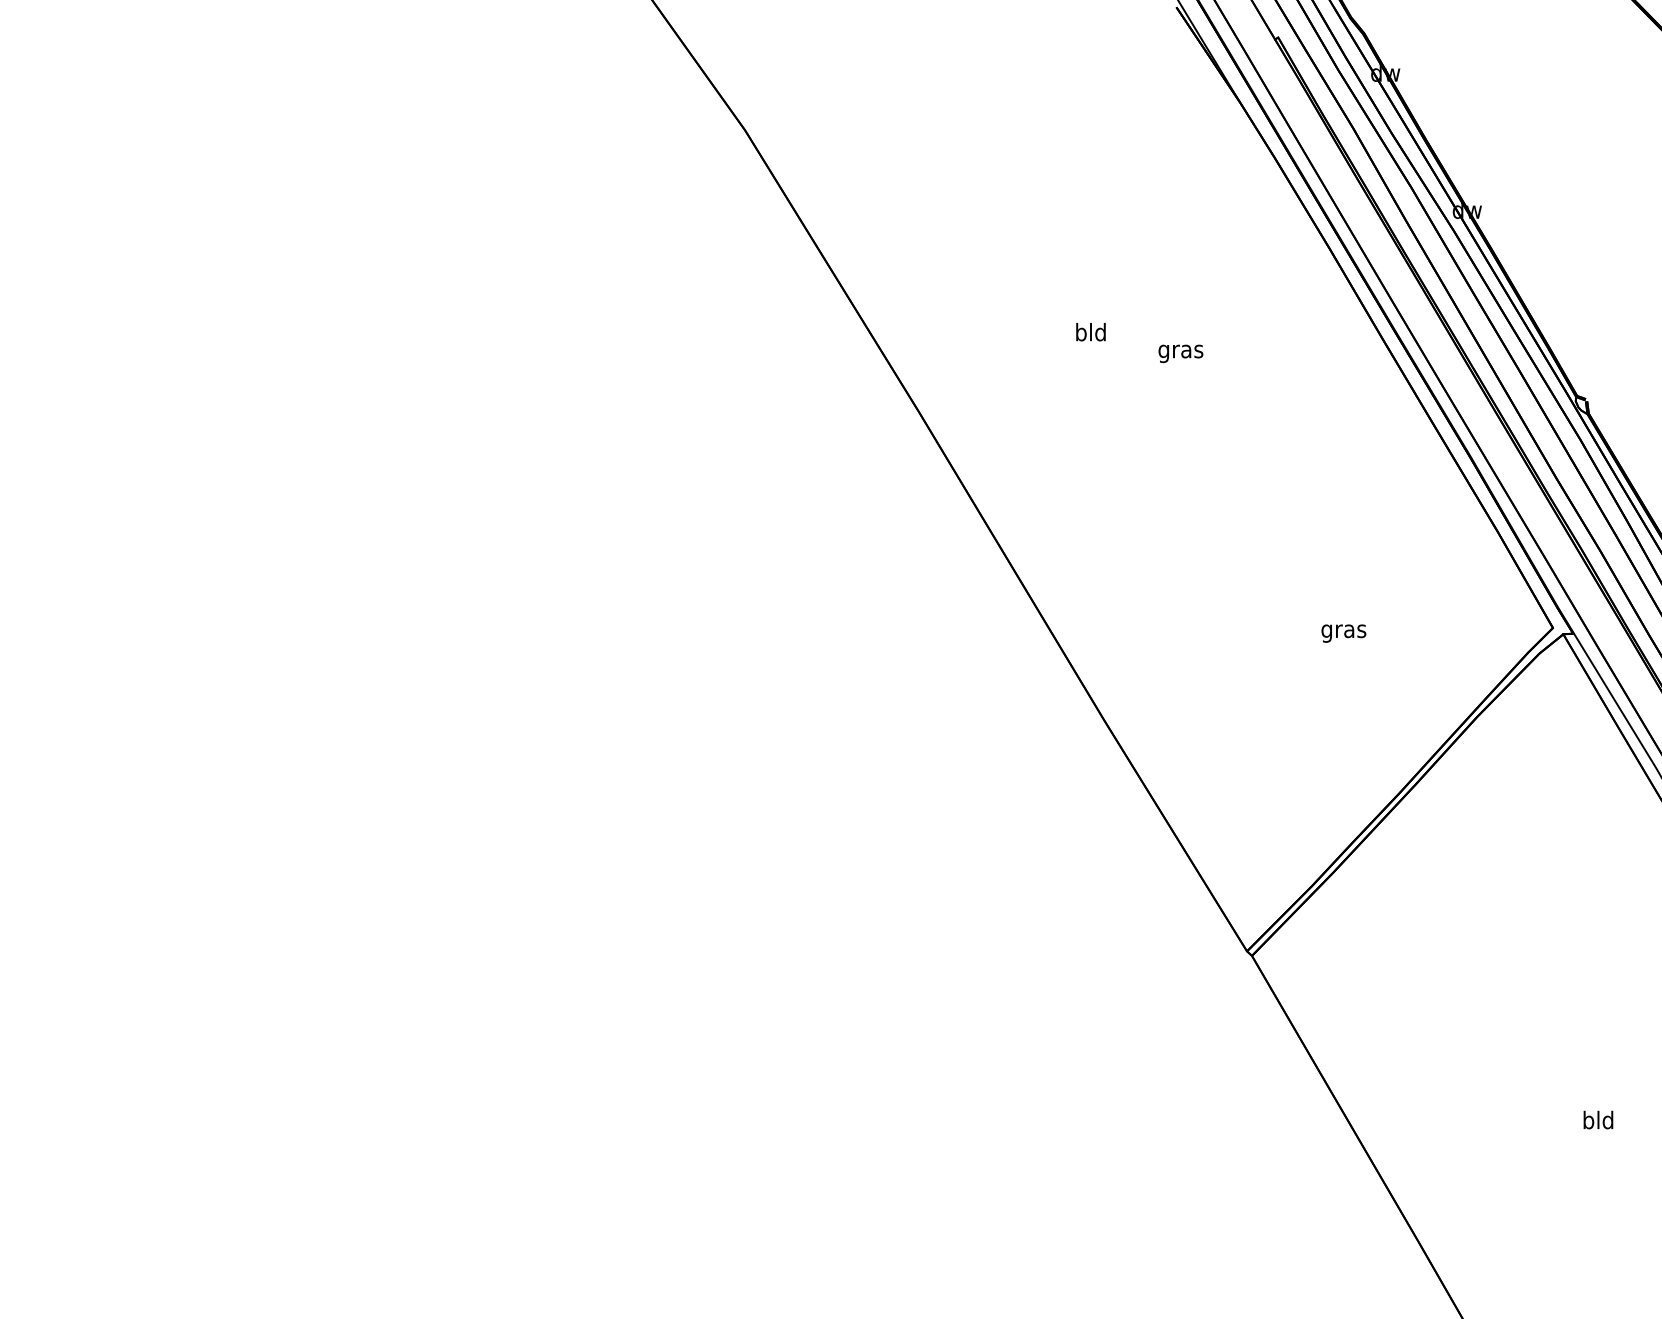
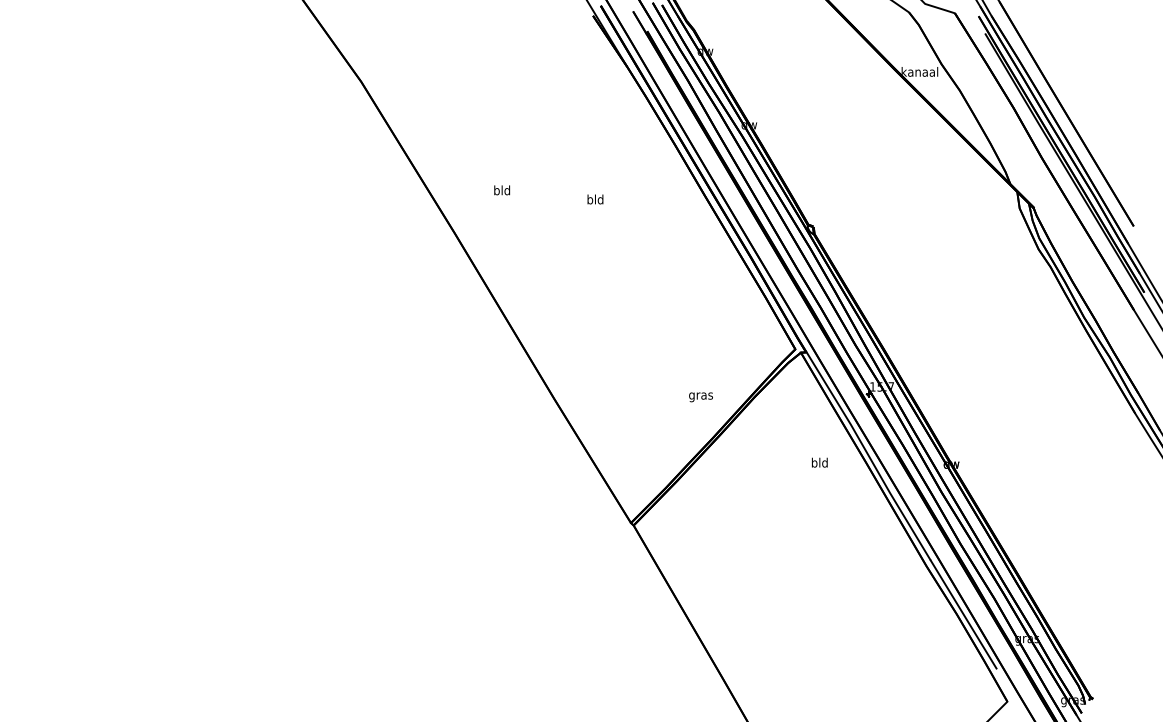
text: (1089, 332) -> (501, 190), moved
text: (1180, 351) -> (595, 200), gras -> bld
text: (1342, 633) -> (700, 397), moved
text: (1597, 1119) -> (819, 462), moved

